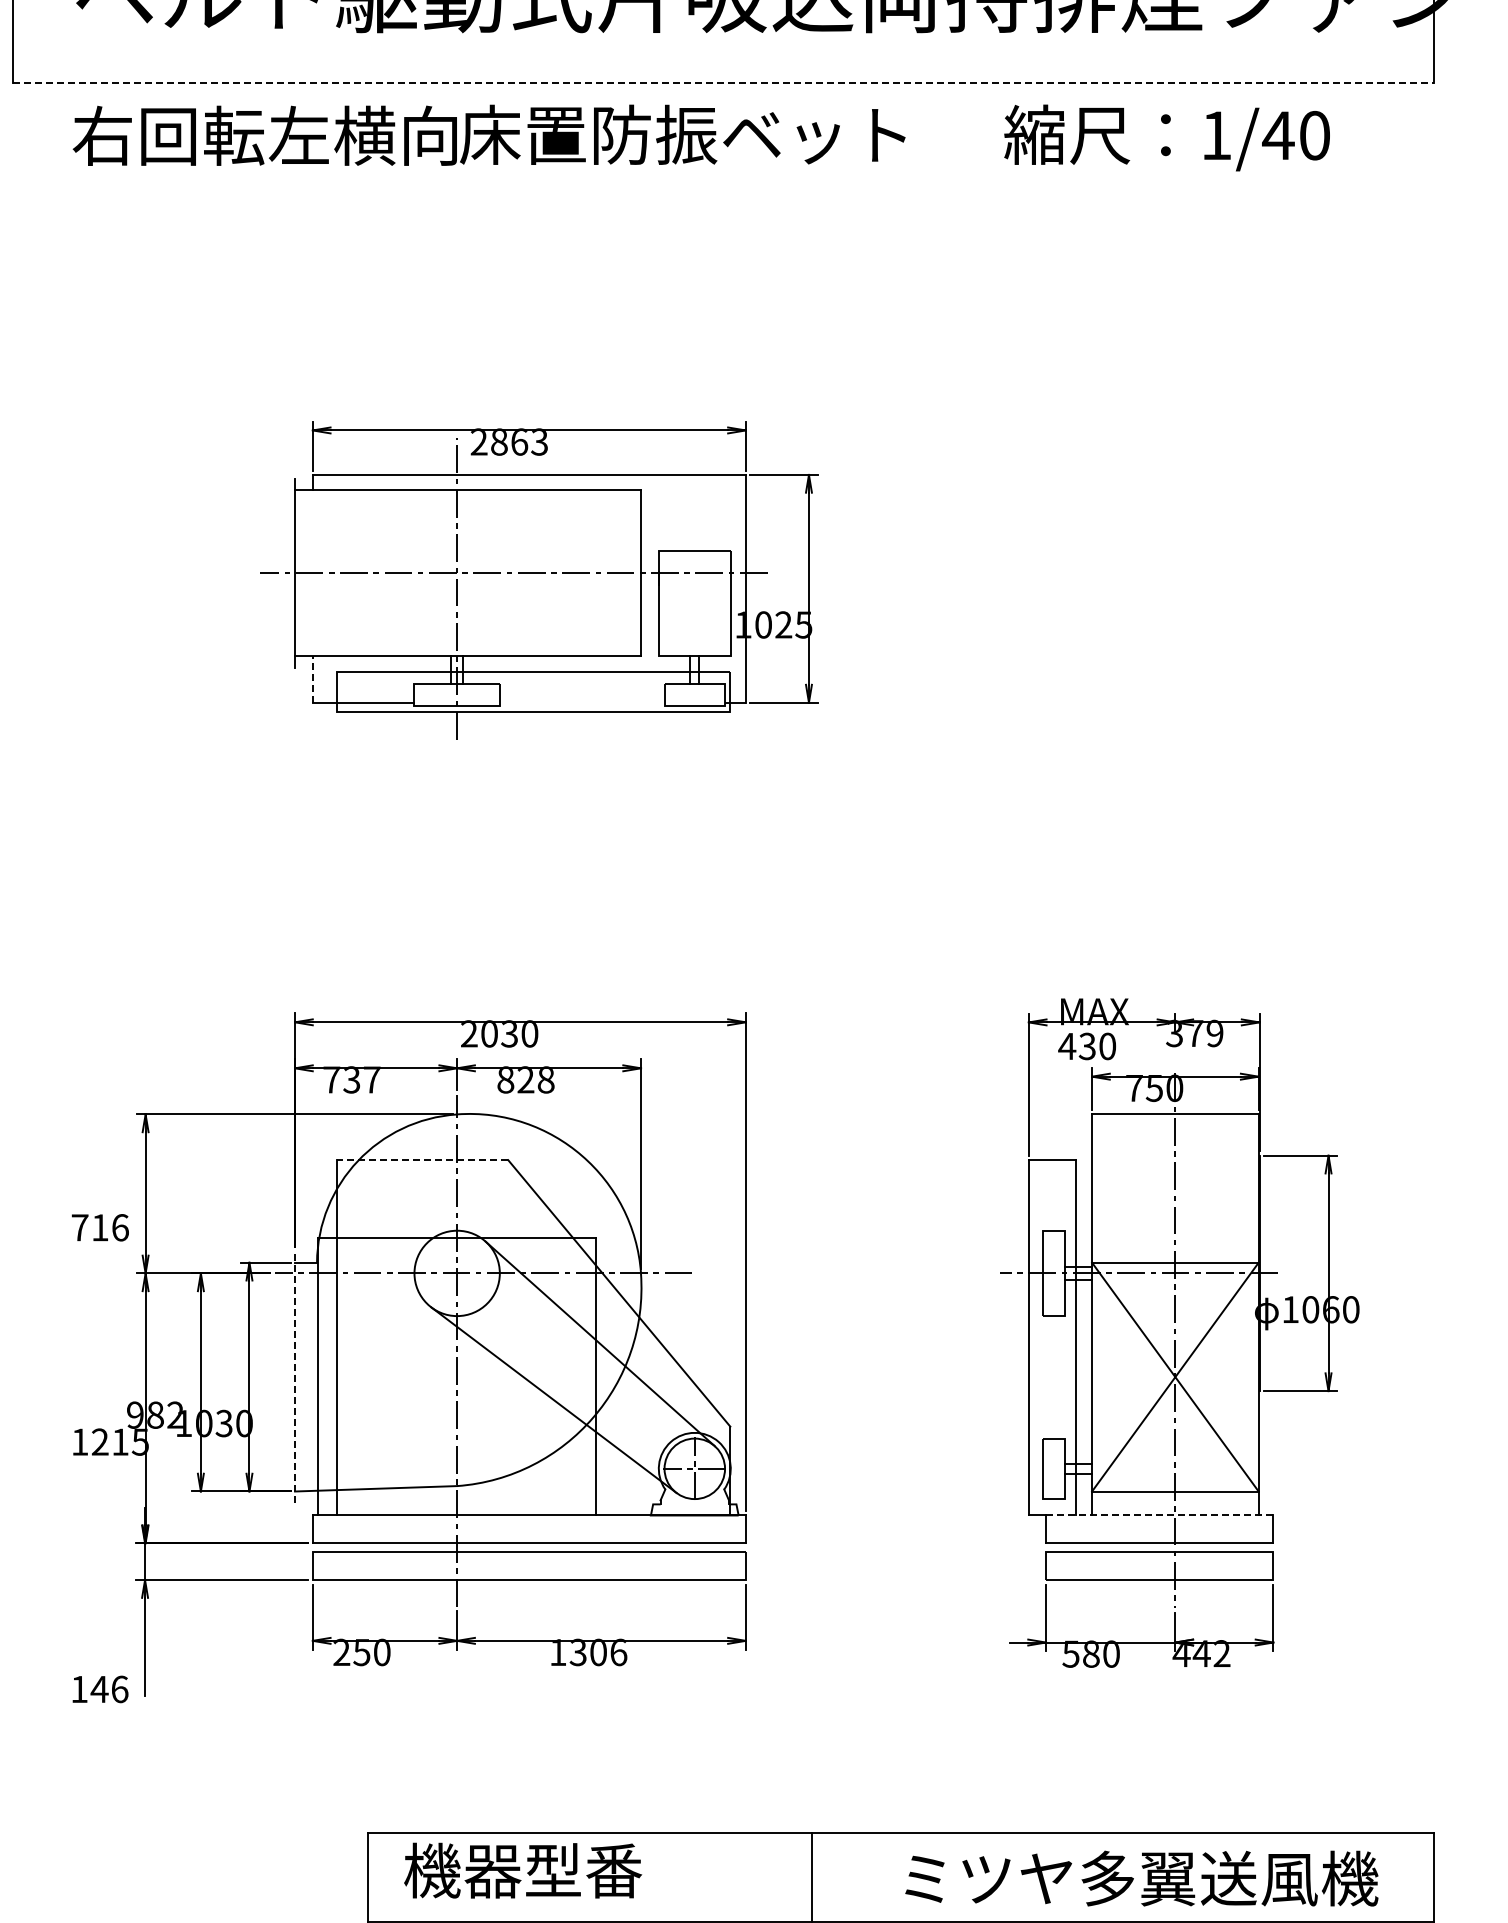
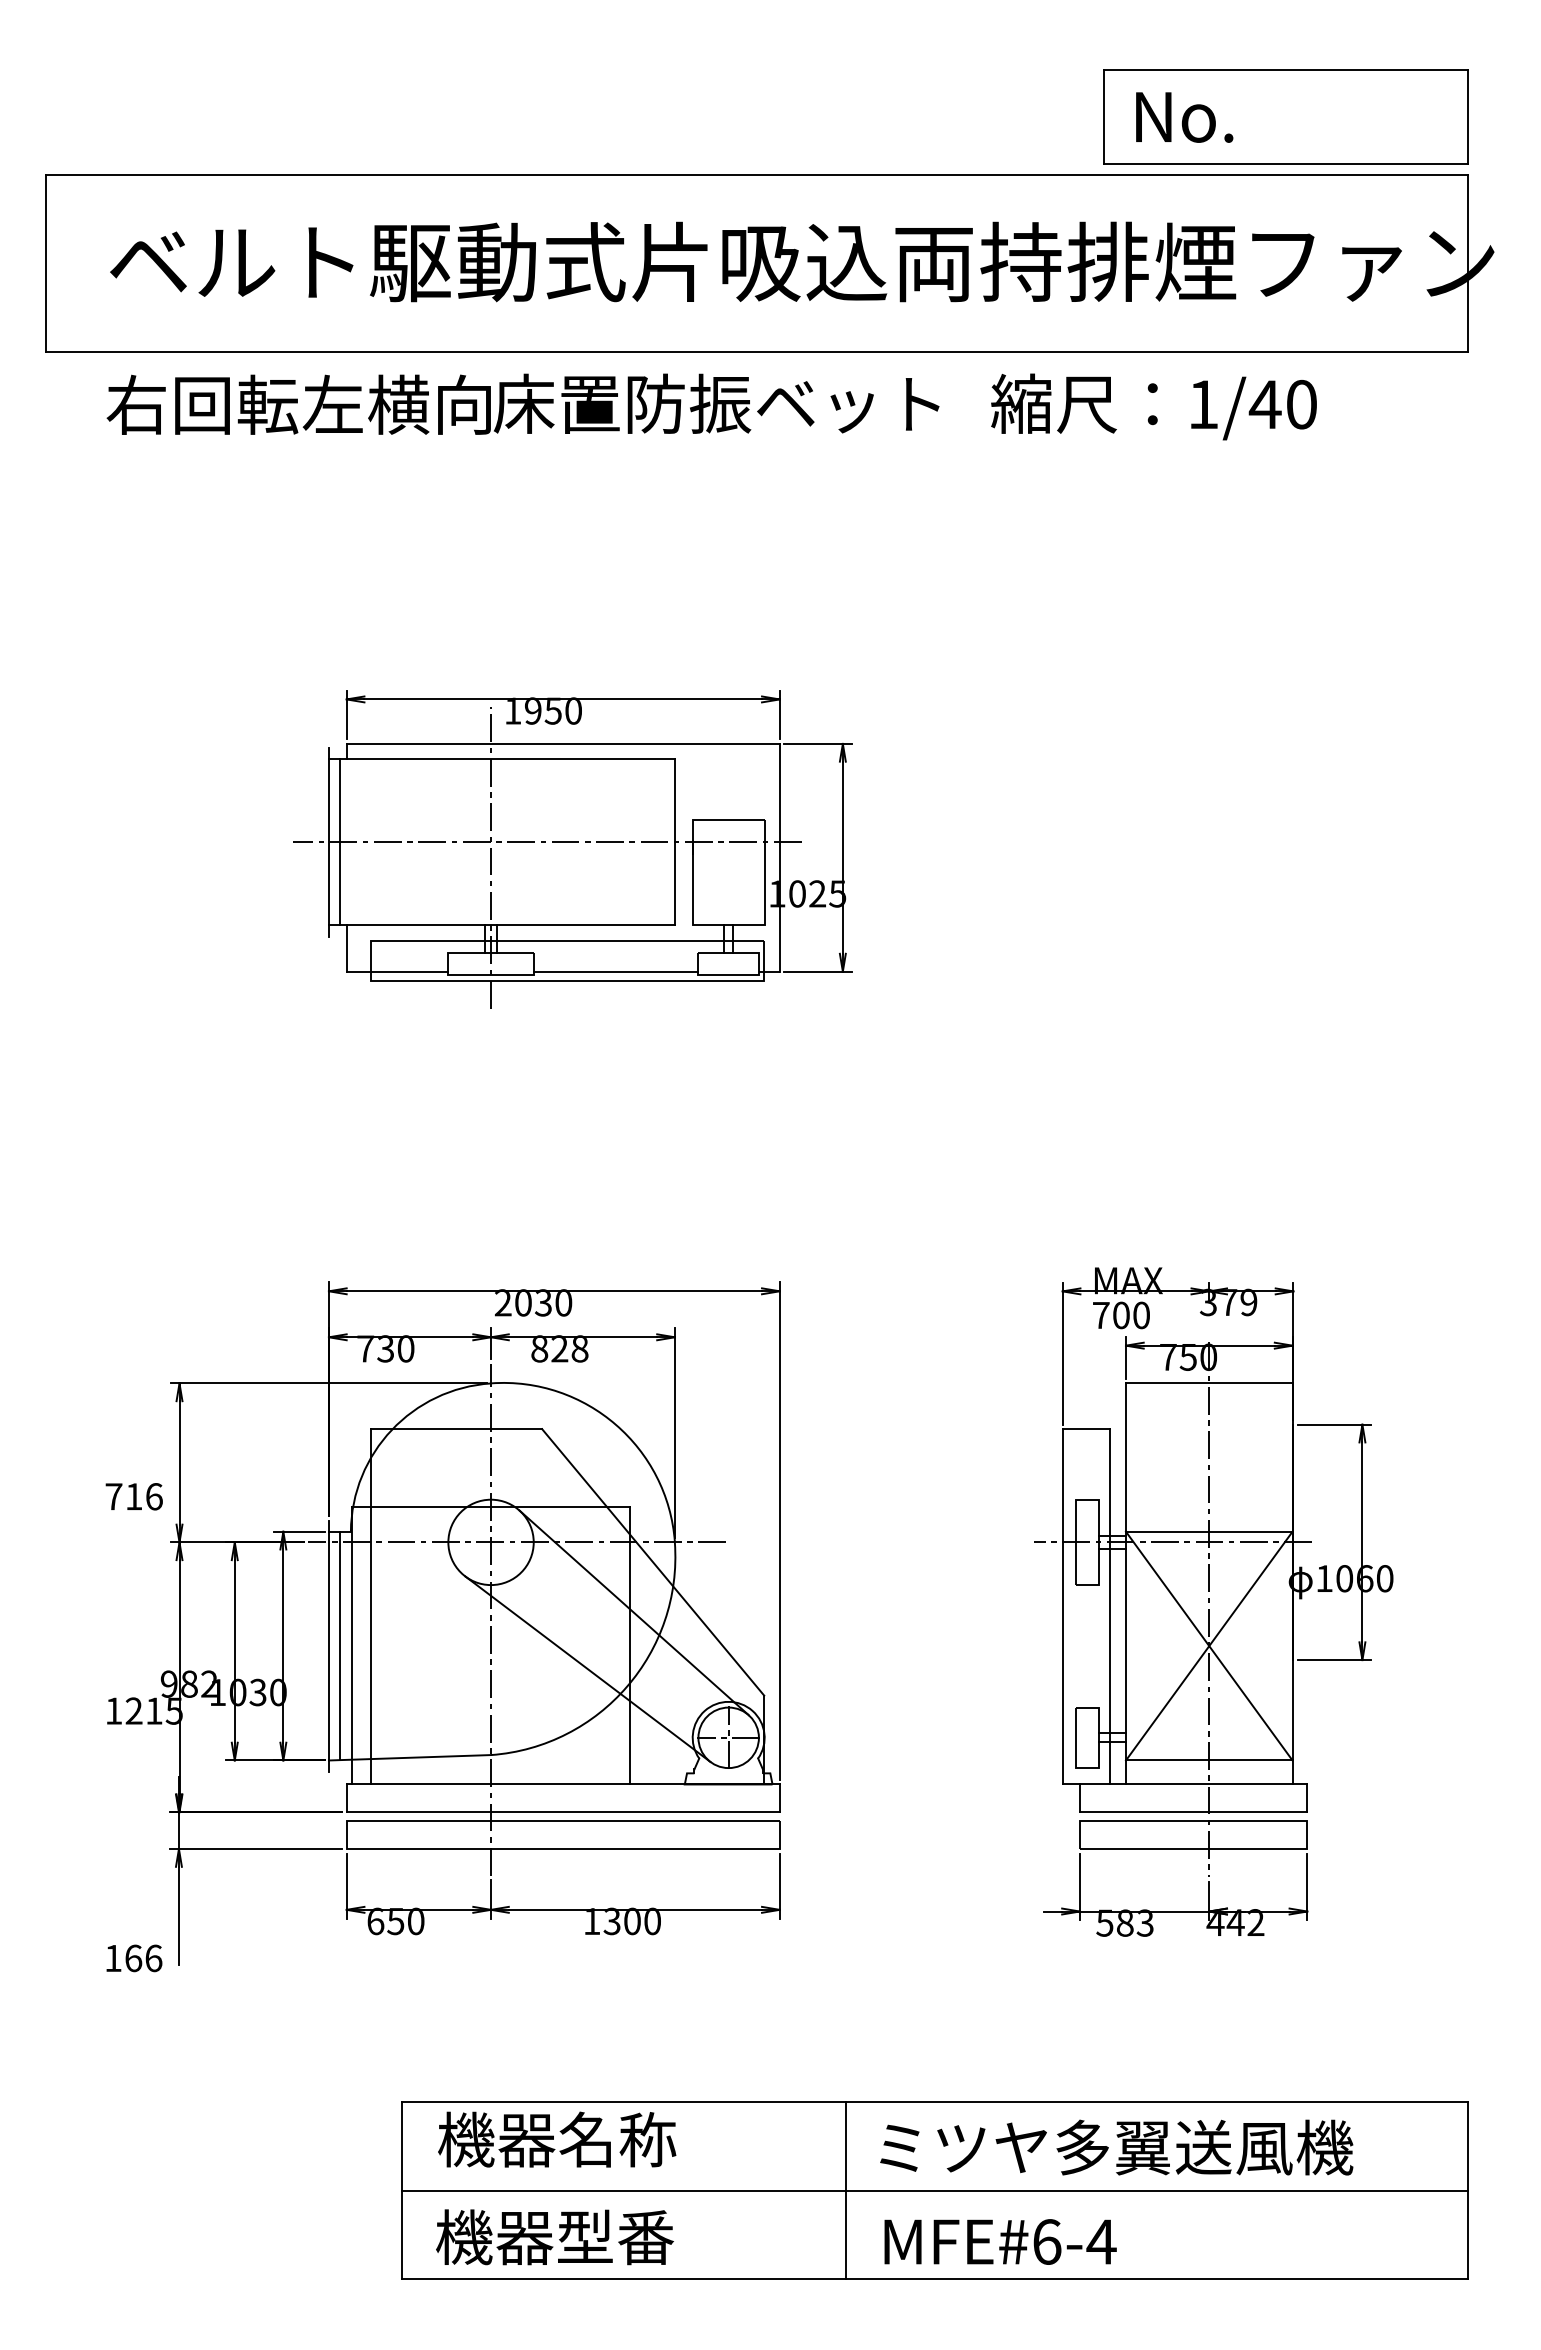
line: (723, 83) -> (757, 352), dashed -> solid
text: (1166, 137) -> (1153, 406), moved
text: (508, 441) -> (542, 710), 2863 -> 1950
line: (306, 572) -> (340, 841), added
line: (312, 679) -> (346, 948), dashed -> solid
line: (581, 702) -> (615, 971), added
text: (1076, 1046) -> (1110, 1315), 430 -> 700
text: (371, 1079) -> (405, 1348), 737 -> 730
line: (422, 1160) -> (456, 1429), dashed -> solid
line: (294, 1376) -> (328, 1645), dashed -> solid
line: (306, 1376) -> (340, 1645), added
line: (1159, 1515) -> (1193, 1784), dashed -> solid
text: (341, 1652) -> (375, 1921), 250 -> 650
text: (618, 1652) -> (652, 1921), 1306 -> 1300
text: (1110, 1653) -> (1144, 1922), 580 -> 583
text: (99, 1689) -> (133, 1958), 146 -> 166
text: (583, 1870) -> (617, 2139), 機器型番 -> 機器名称
text: (1141, 1878) -> (1116, 2147), moved

